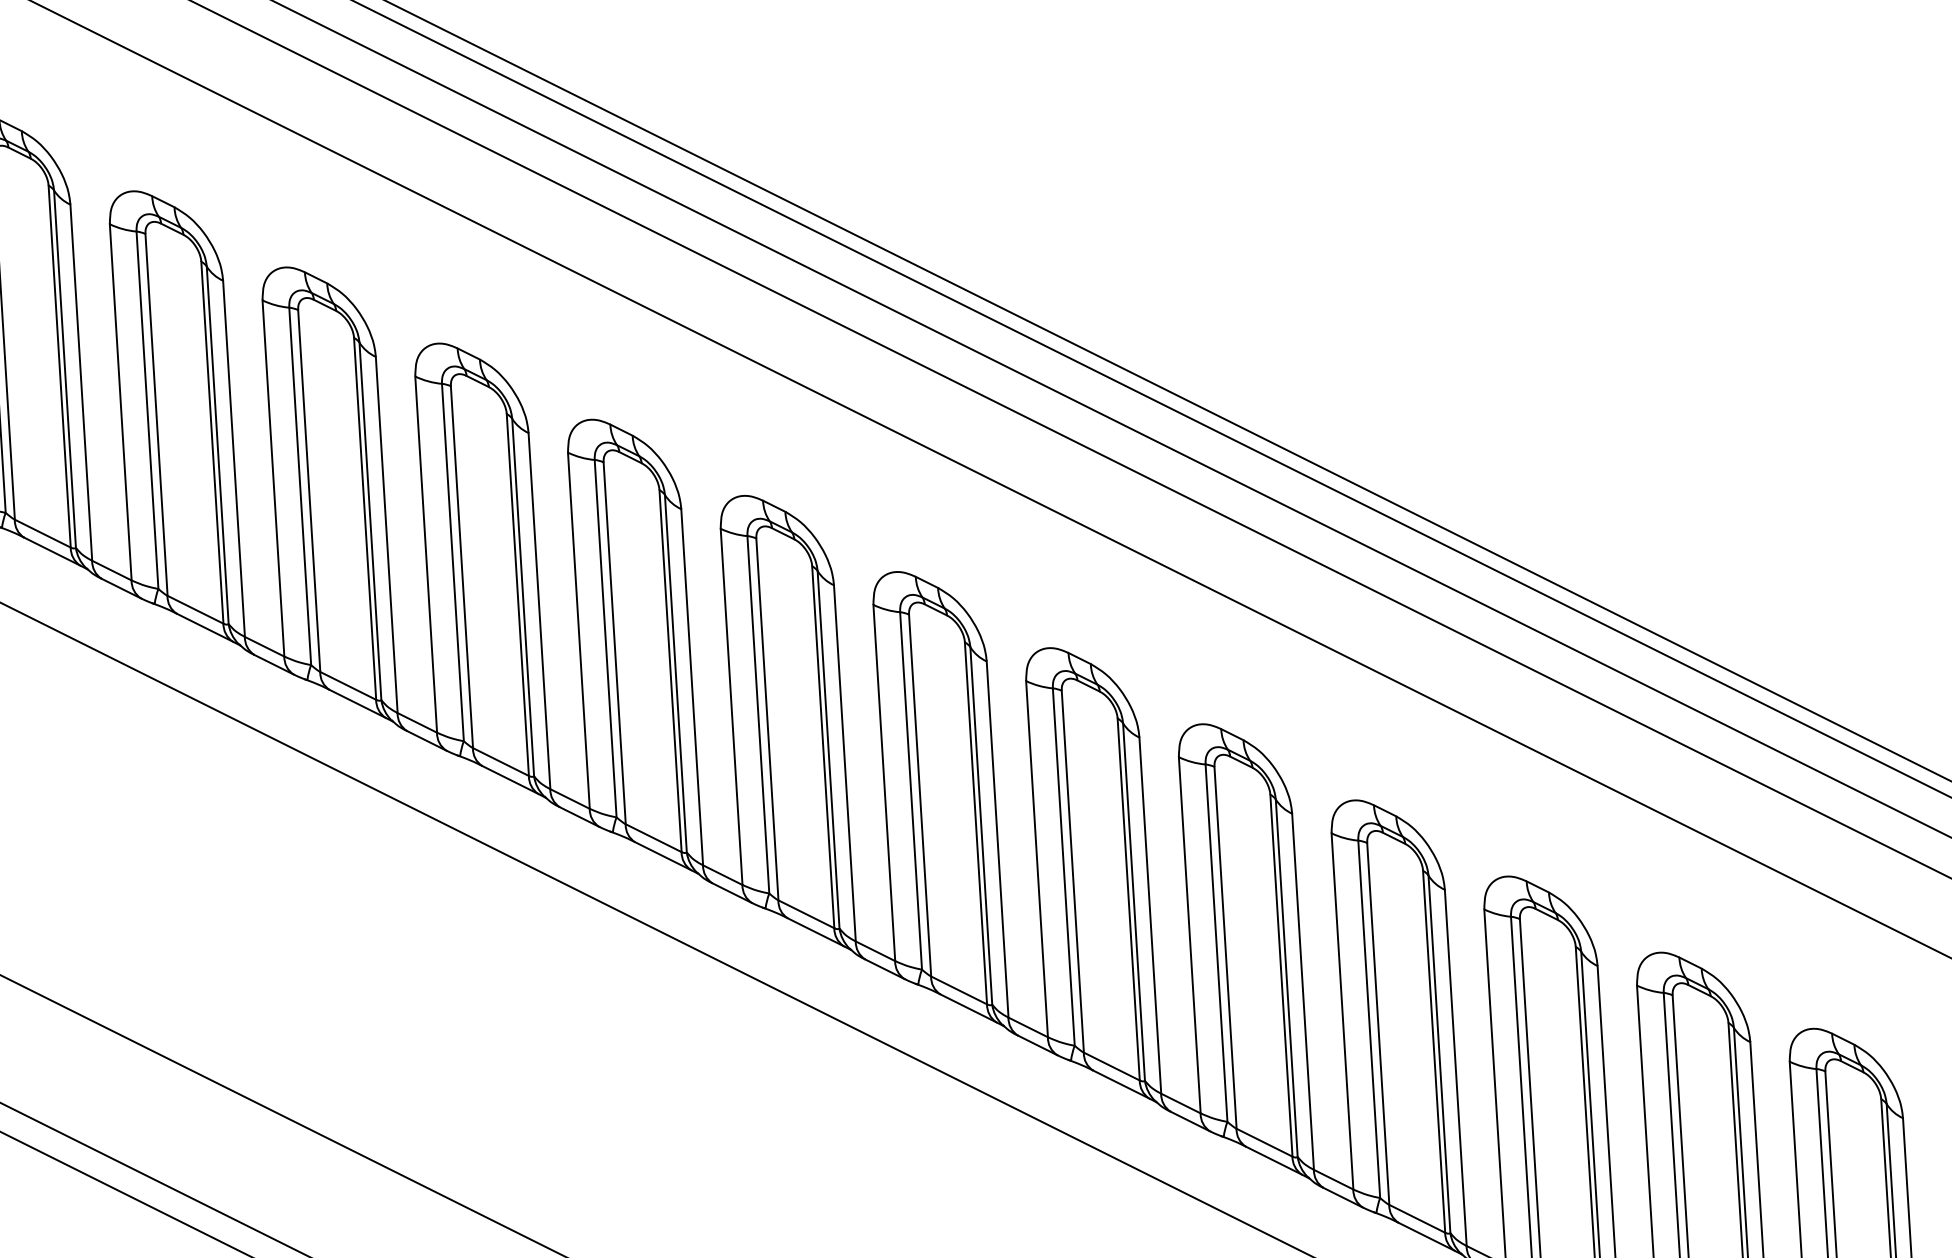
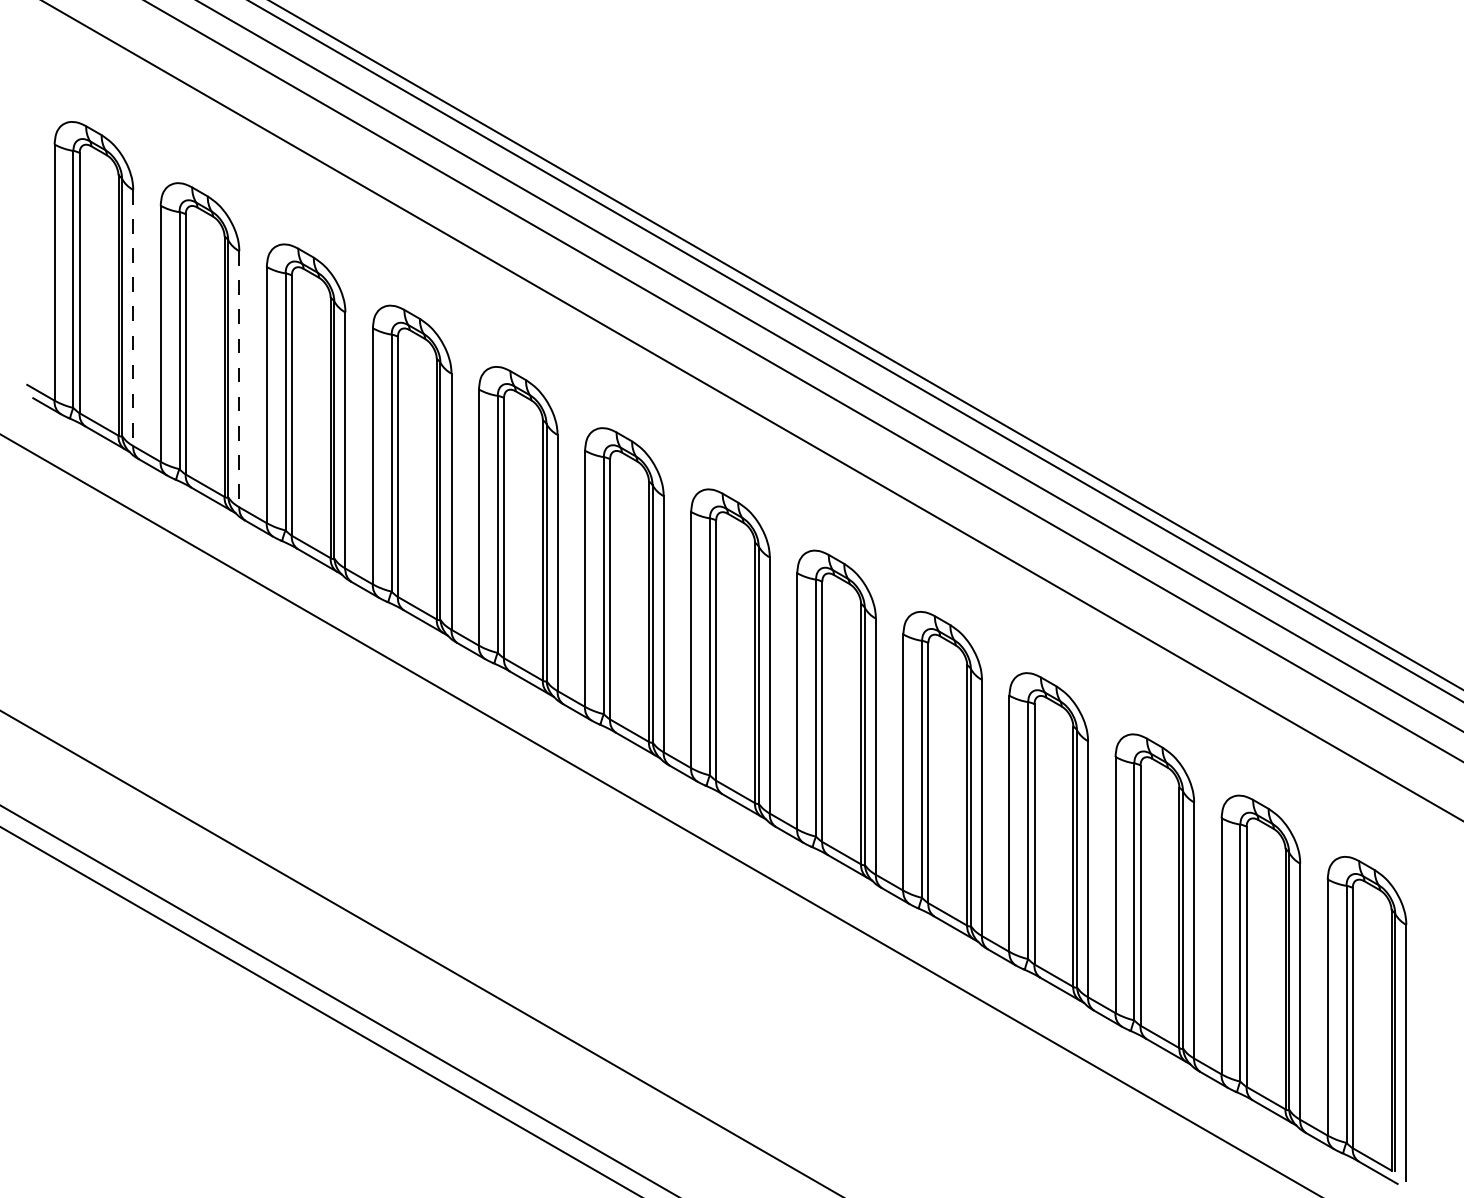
line: (81, 383) -> (133, 318), solid -> dashed
line: (234, 459) -> (239, 379), solid -> dashed

